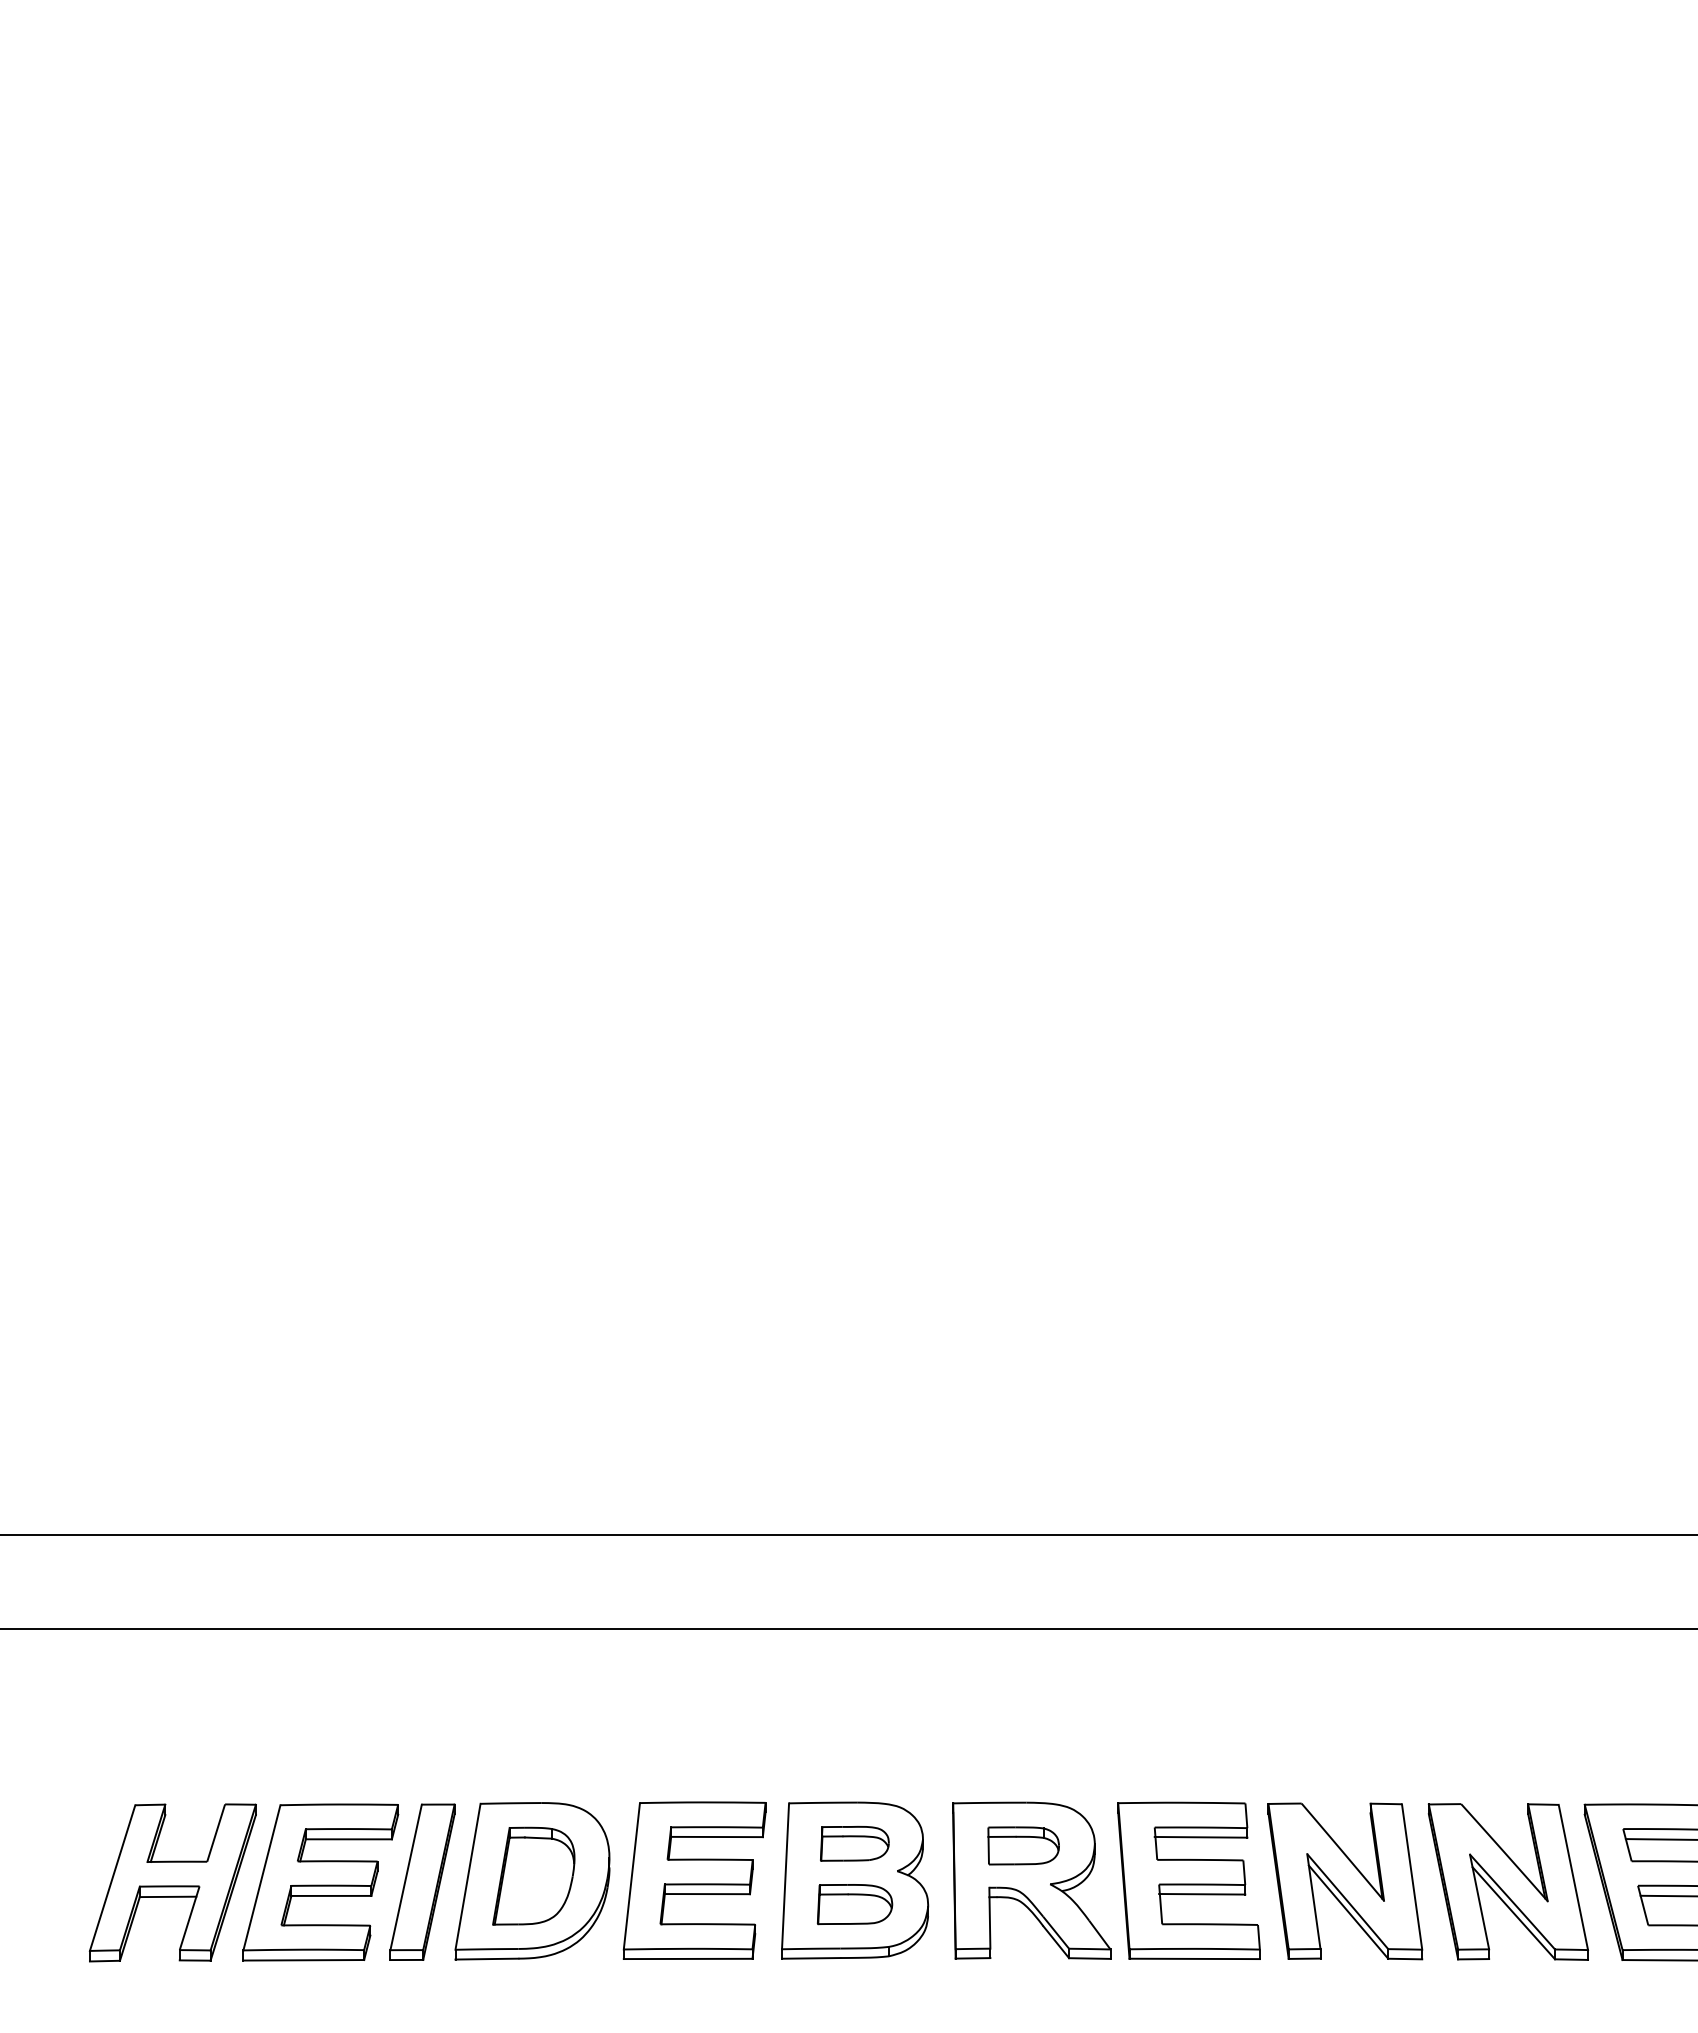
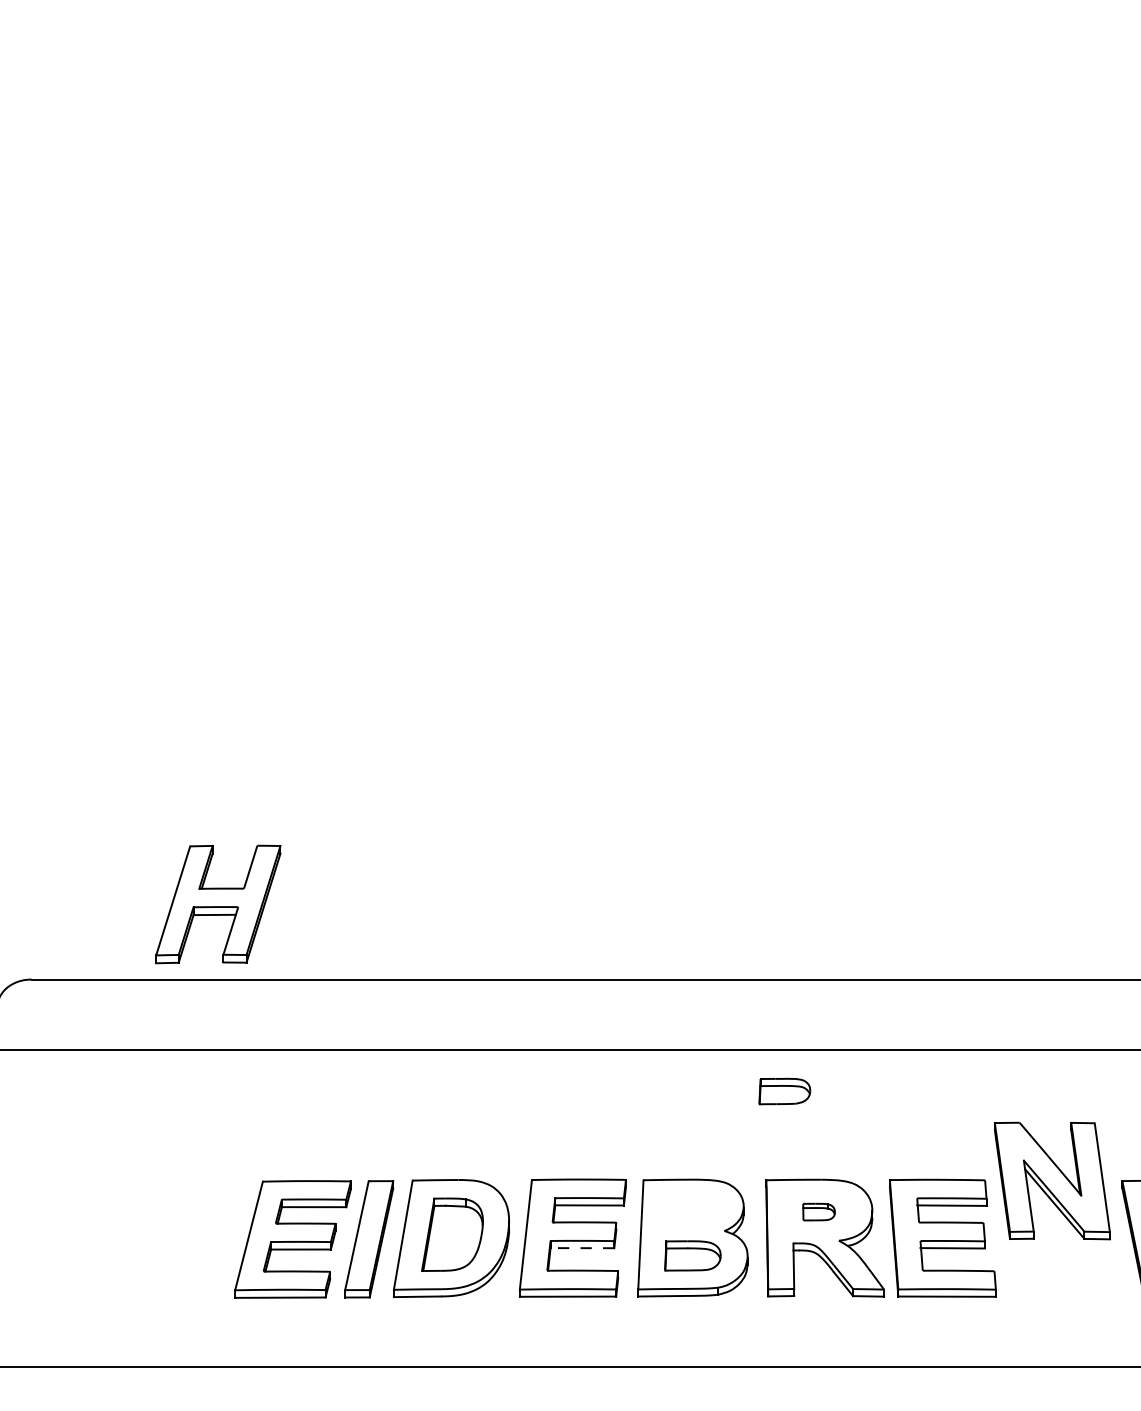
part: (854, 1843) -> (784, 1091), moved
part: (1023, 1845) -> (818, 1211), size x0.6
part: (1345, 1881) -> (1052, 1181), moved
part: (172, 1882) -> (218, 904), moved
line: (707, 1894) -> (582, 1248), solid -> dashed

